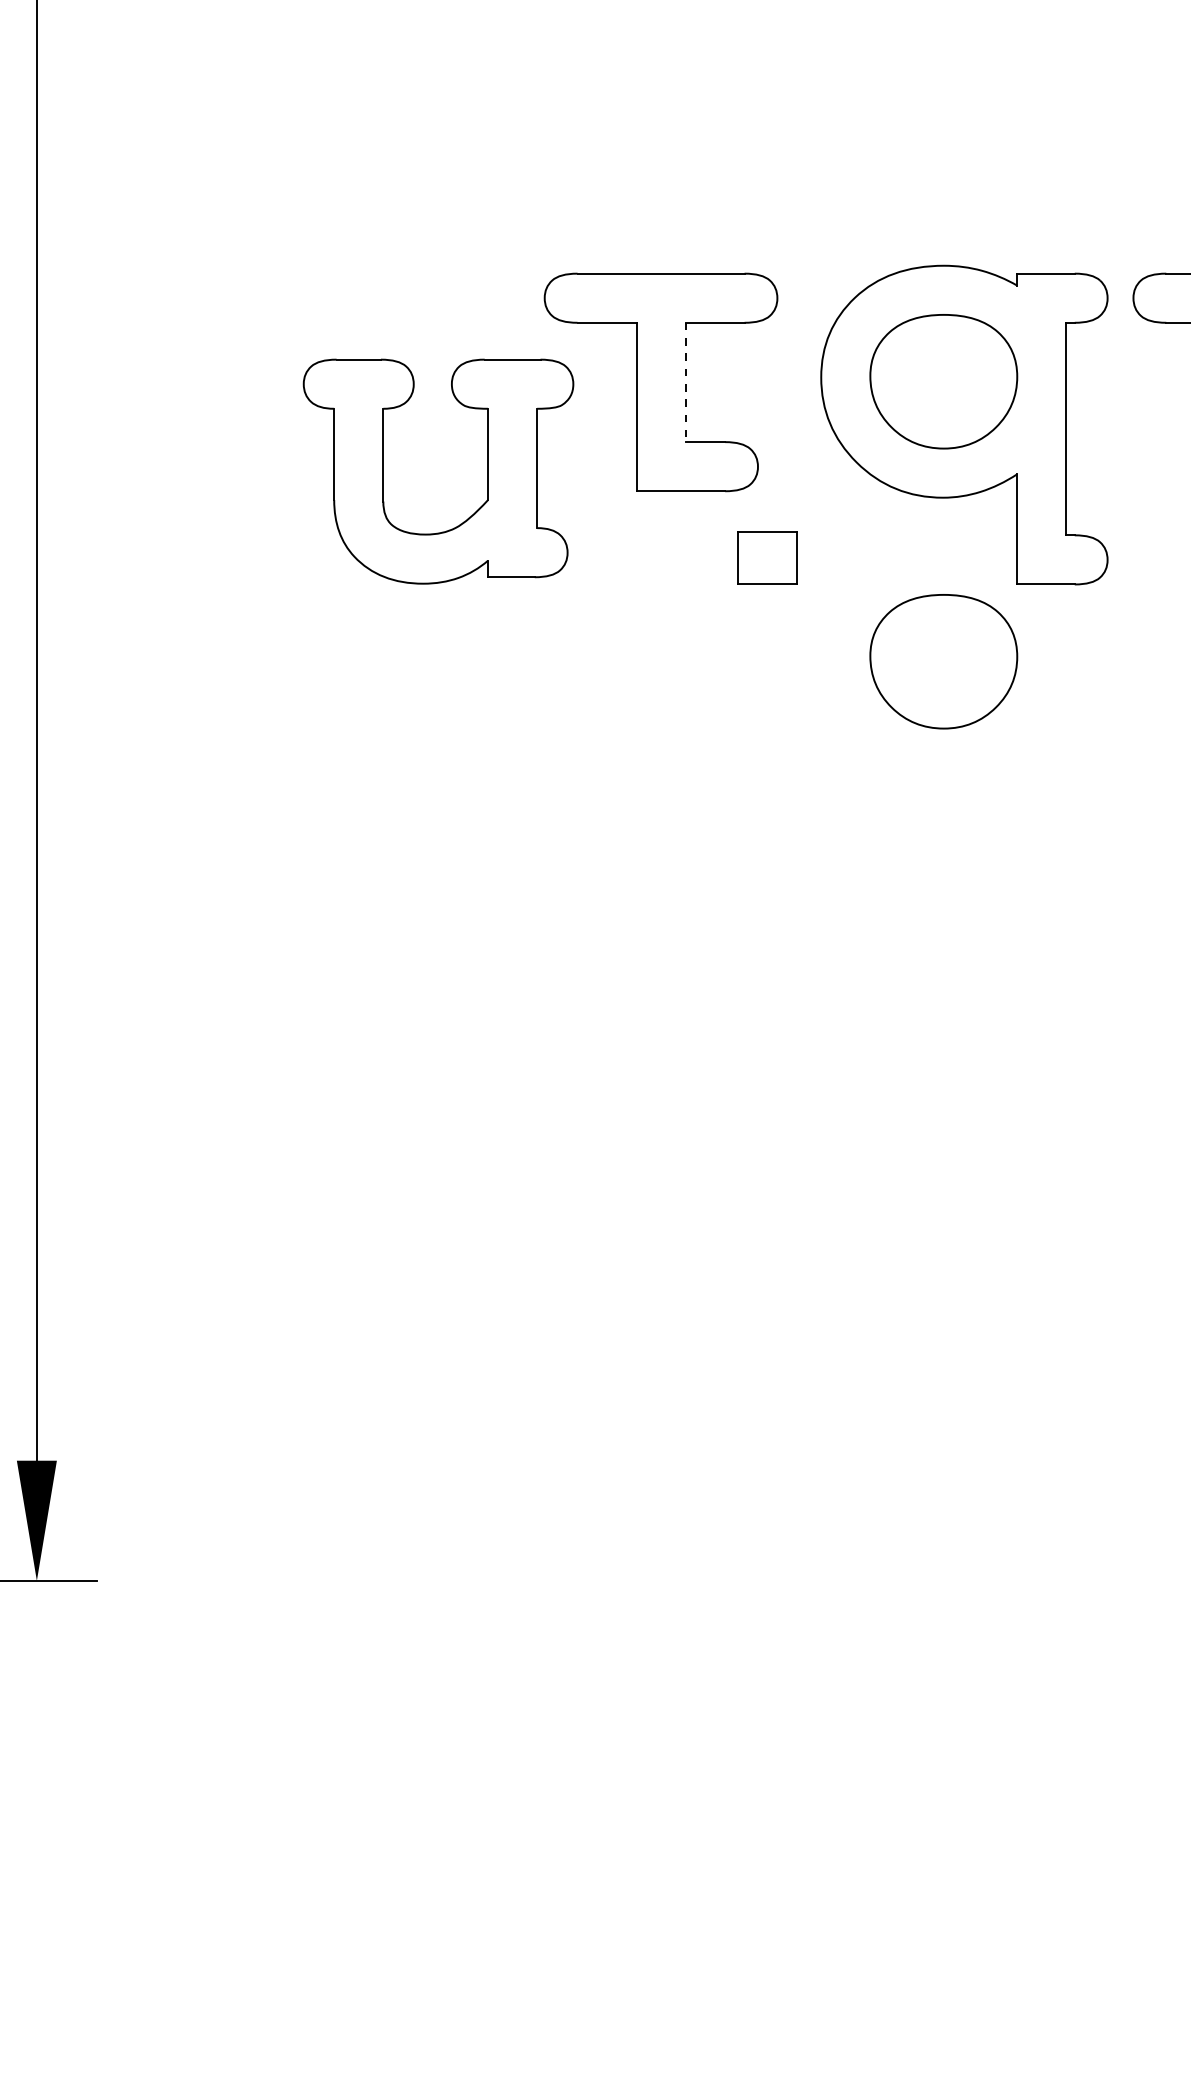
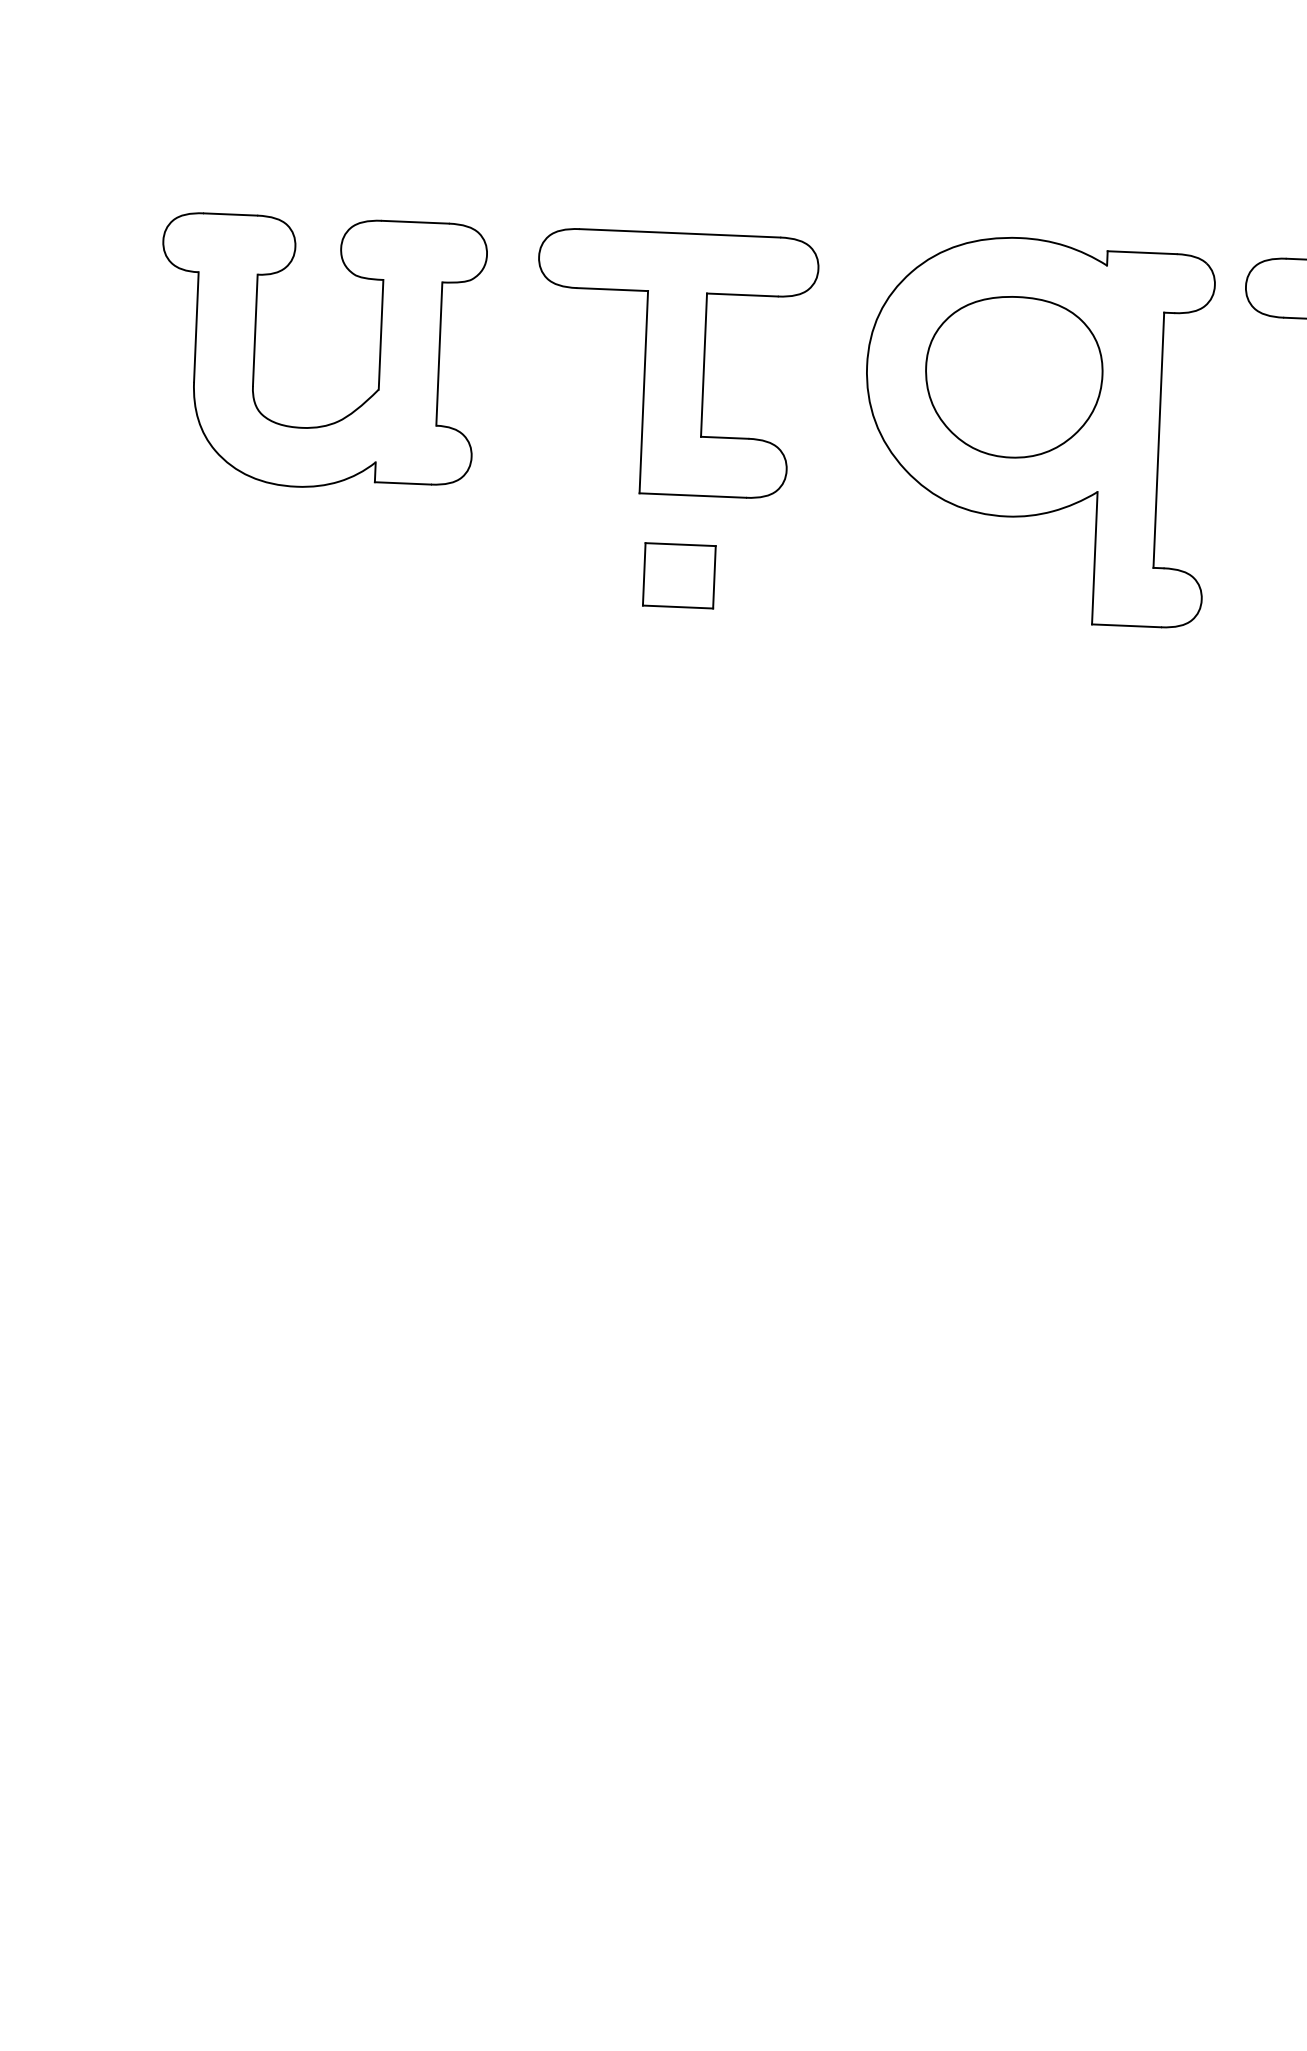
line: (685, 382) -> (703, 365), dashed -> solid
part: (487, 471) -> (379, 355), moved
part: (767, 557) -> (679, 574), moved
part: (943, 661) -> (999, 713), removed

